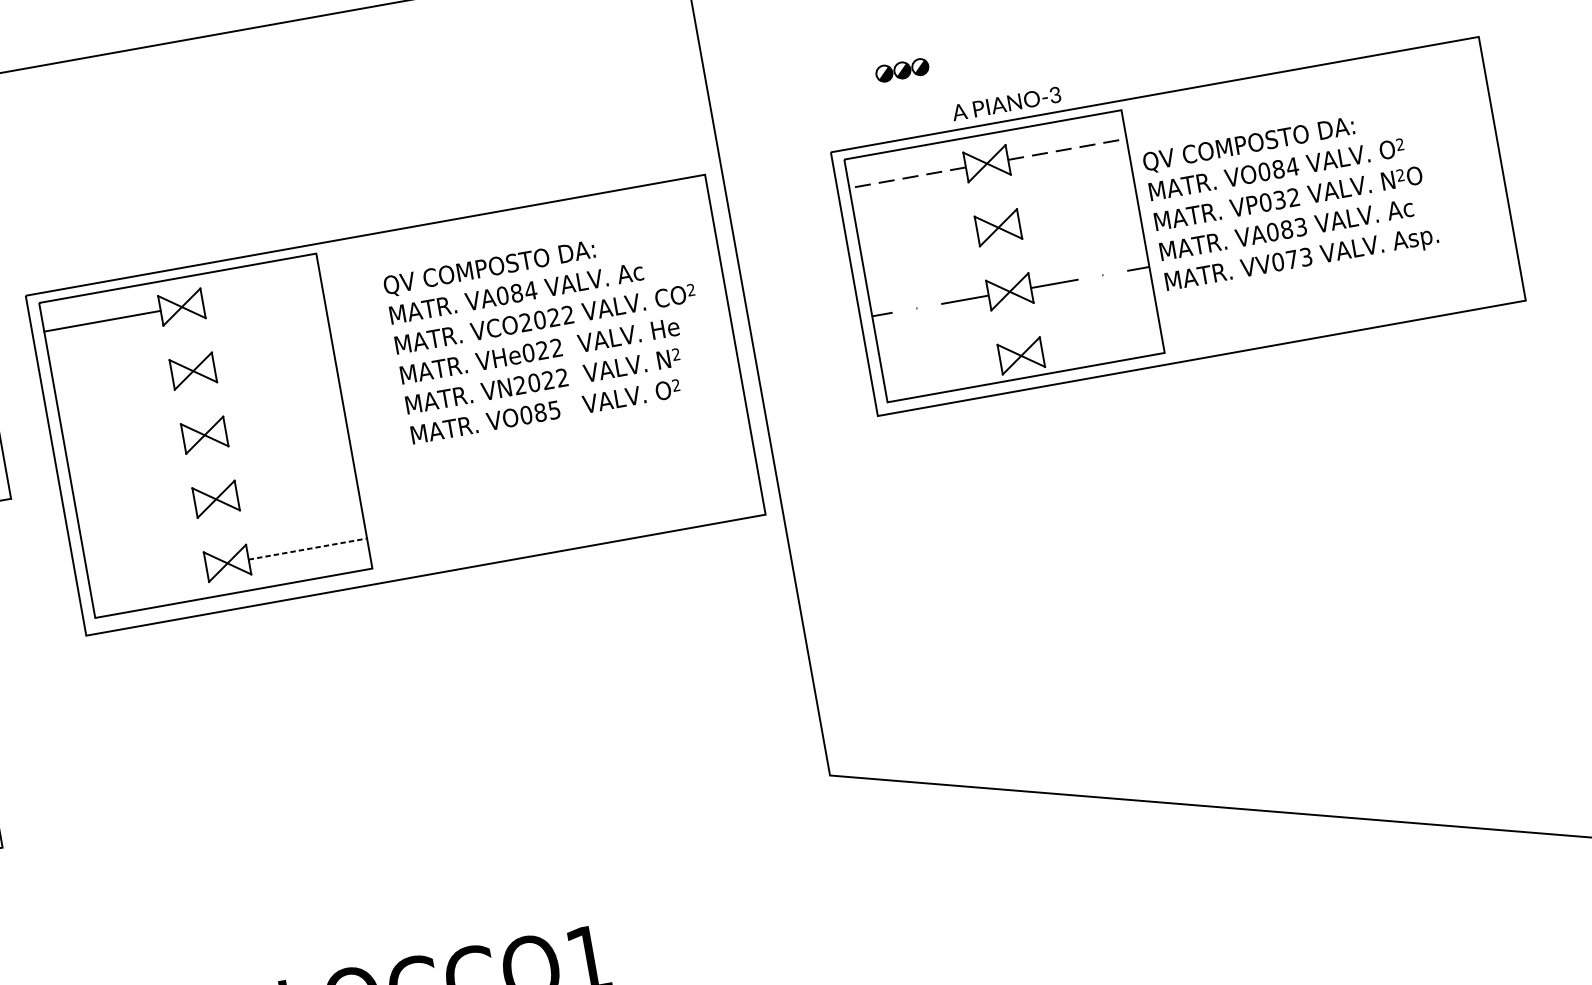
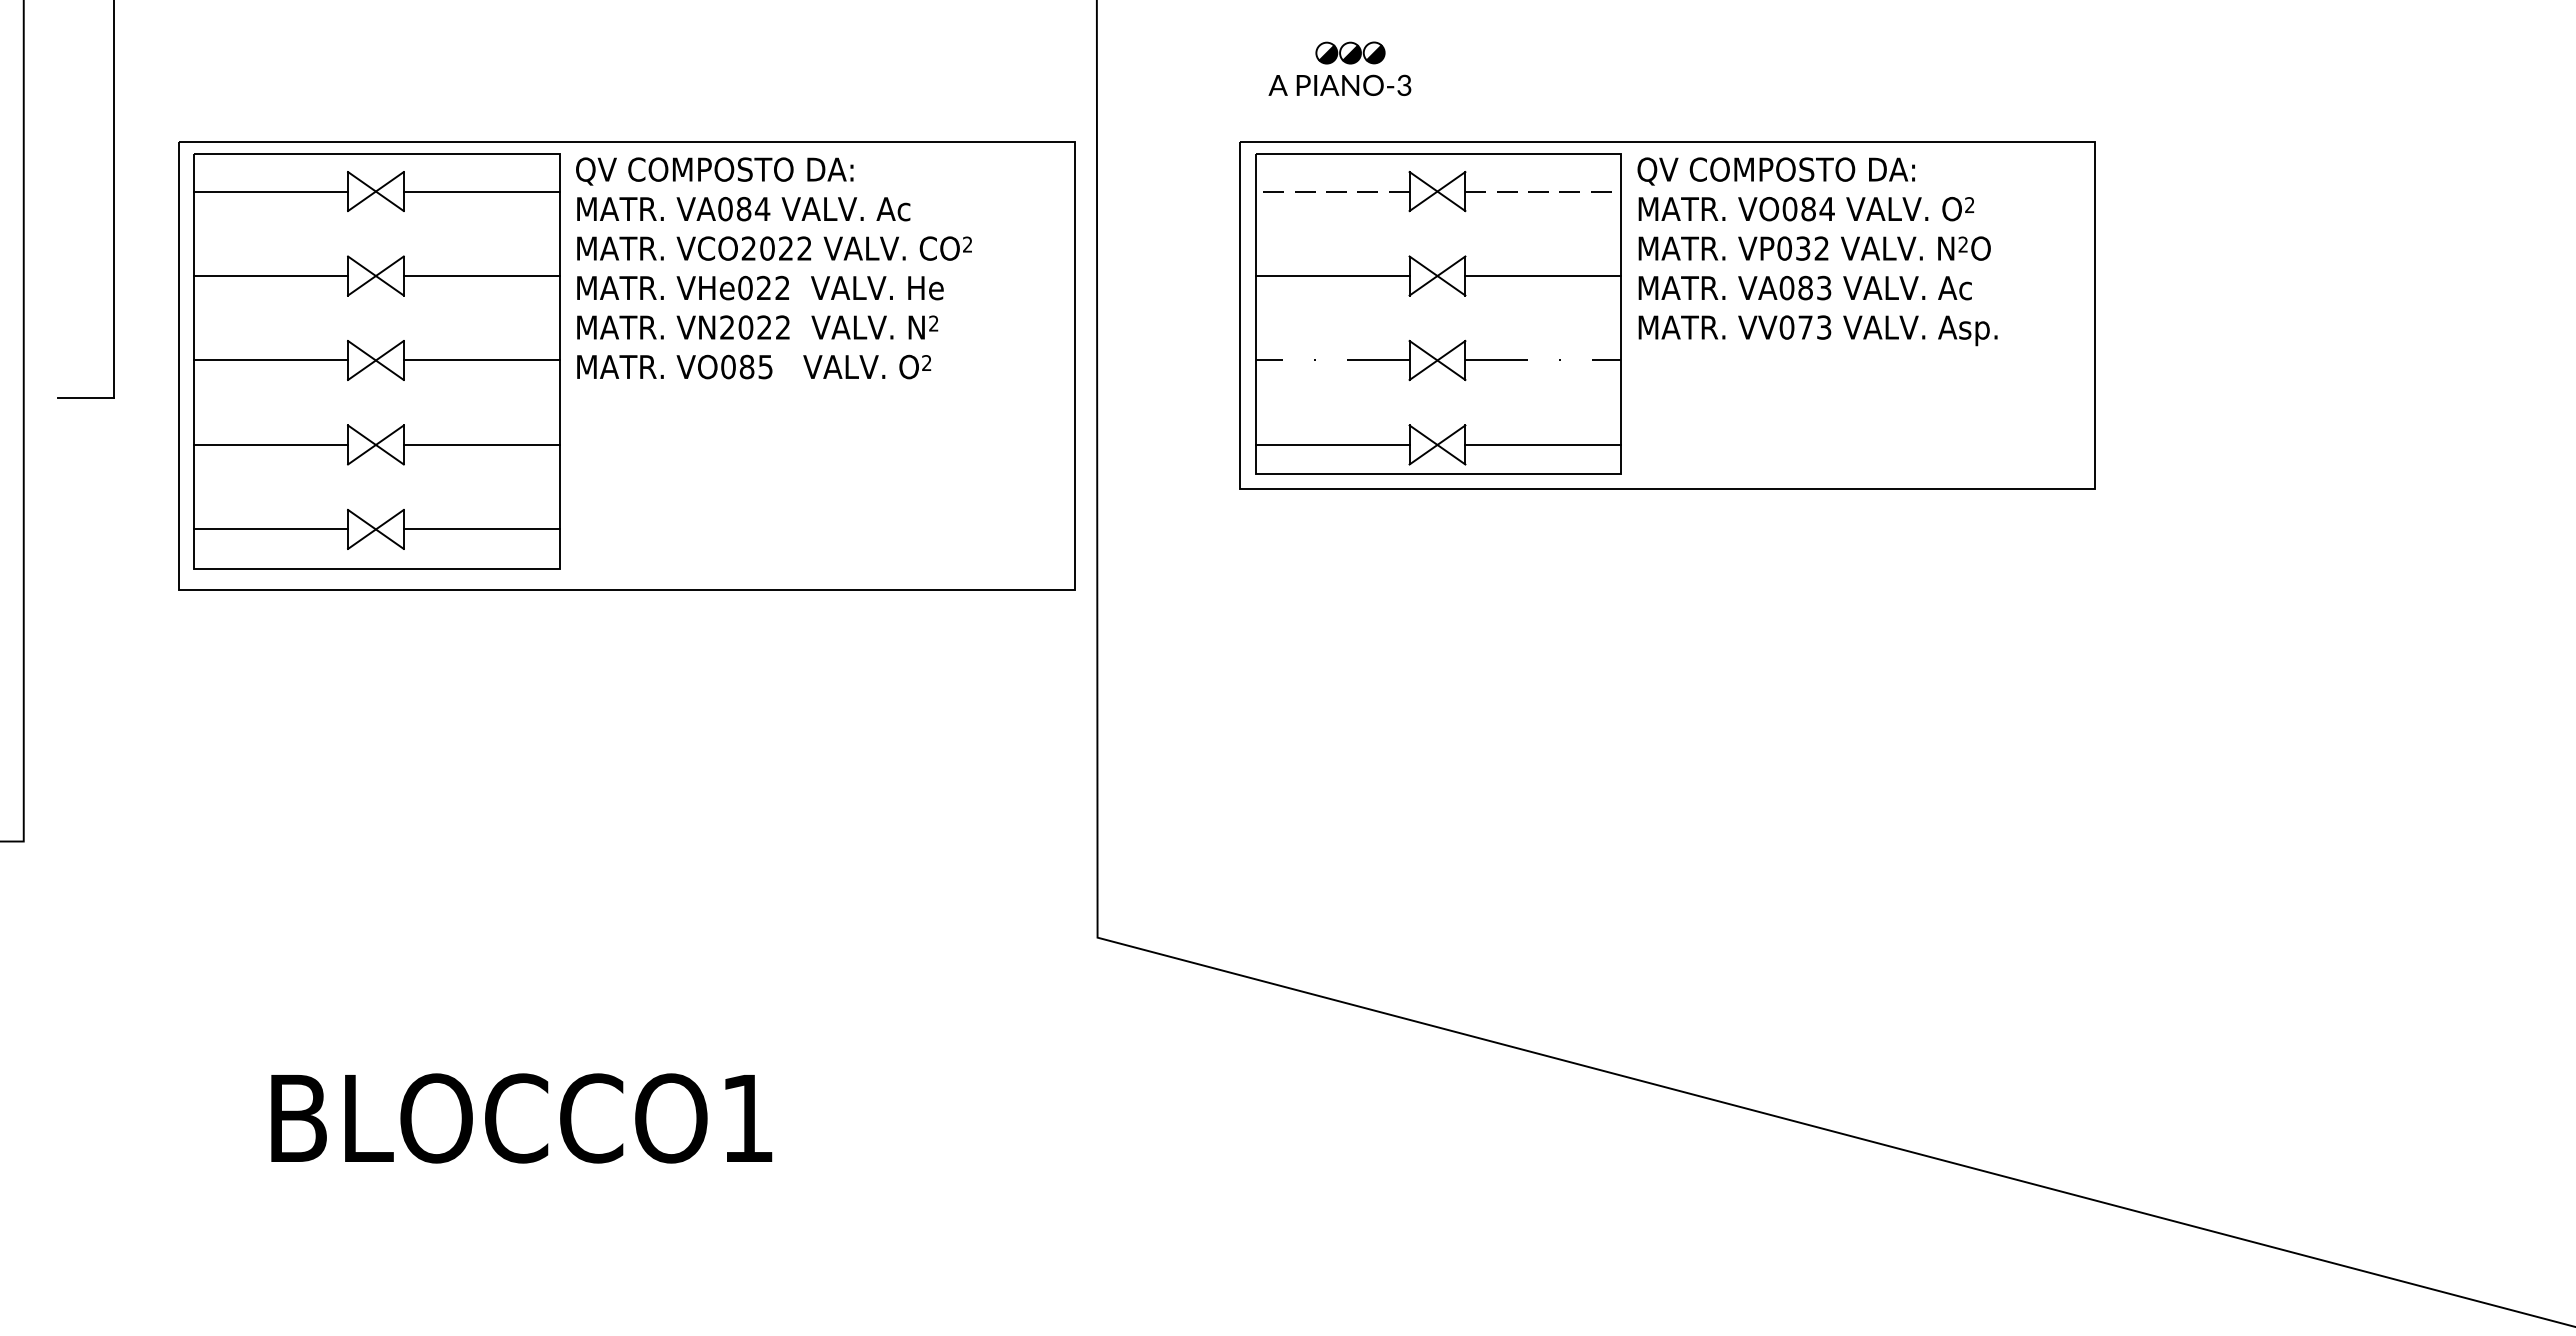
text: (1006, 103) -> (1339, 84), moved
text: (1290, 200) -> (1817, 251), moved
line: (1078, 213) -> (1543, 276), added
line: (918, 242) -> (1332, 276), added
line: (261, 292) -> (481, 191), added
text: (547, 334) -> (773, 268), moved
line: (1101, 341) -> (1543, 444), added
line: (273, 357) -> (481, 276), added
line: (941, 369) -> (1332, 444), added
line: (114, 385) -> (271, 276), added
line: (284, 420) -> (481, 360), added
line: (125, 449) -> (271, 360), added
line: (296, 484) -> (481, 444), added
line: (136, 513) -> (271, 444), added
line: (308, 549) -> (482, 529), dashed -> solid
line: (148, 577) -> (271, 529), added

